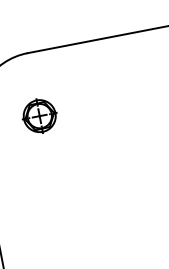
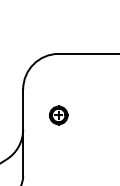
part: (39, 116) -> (58, 115), moved

